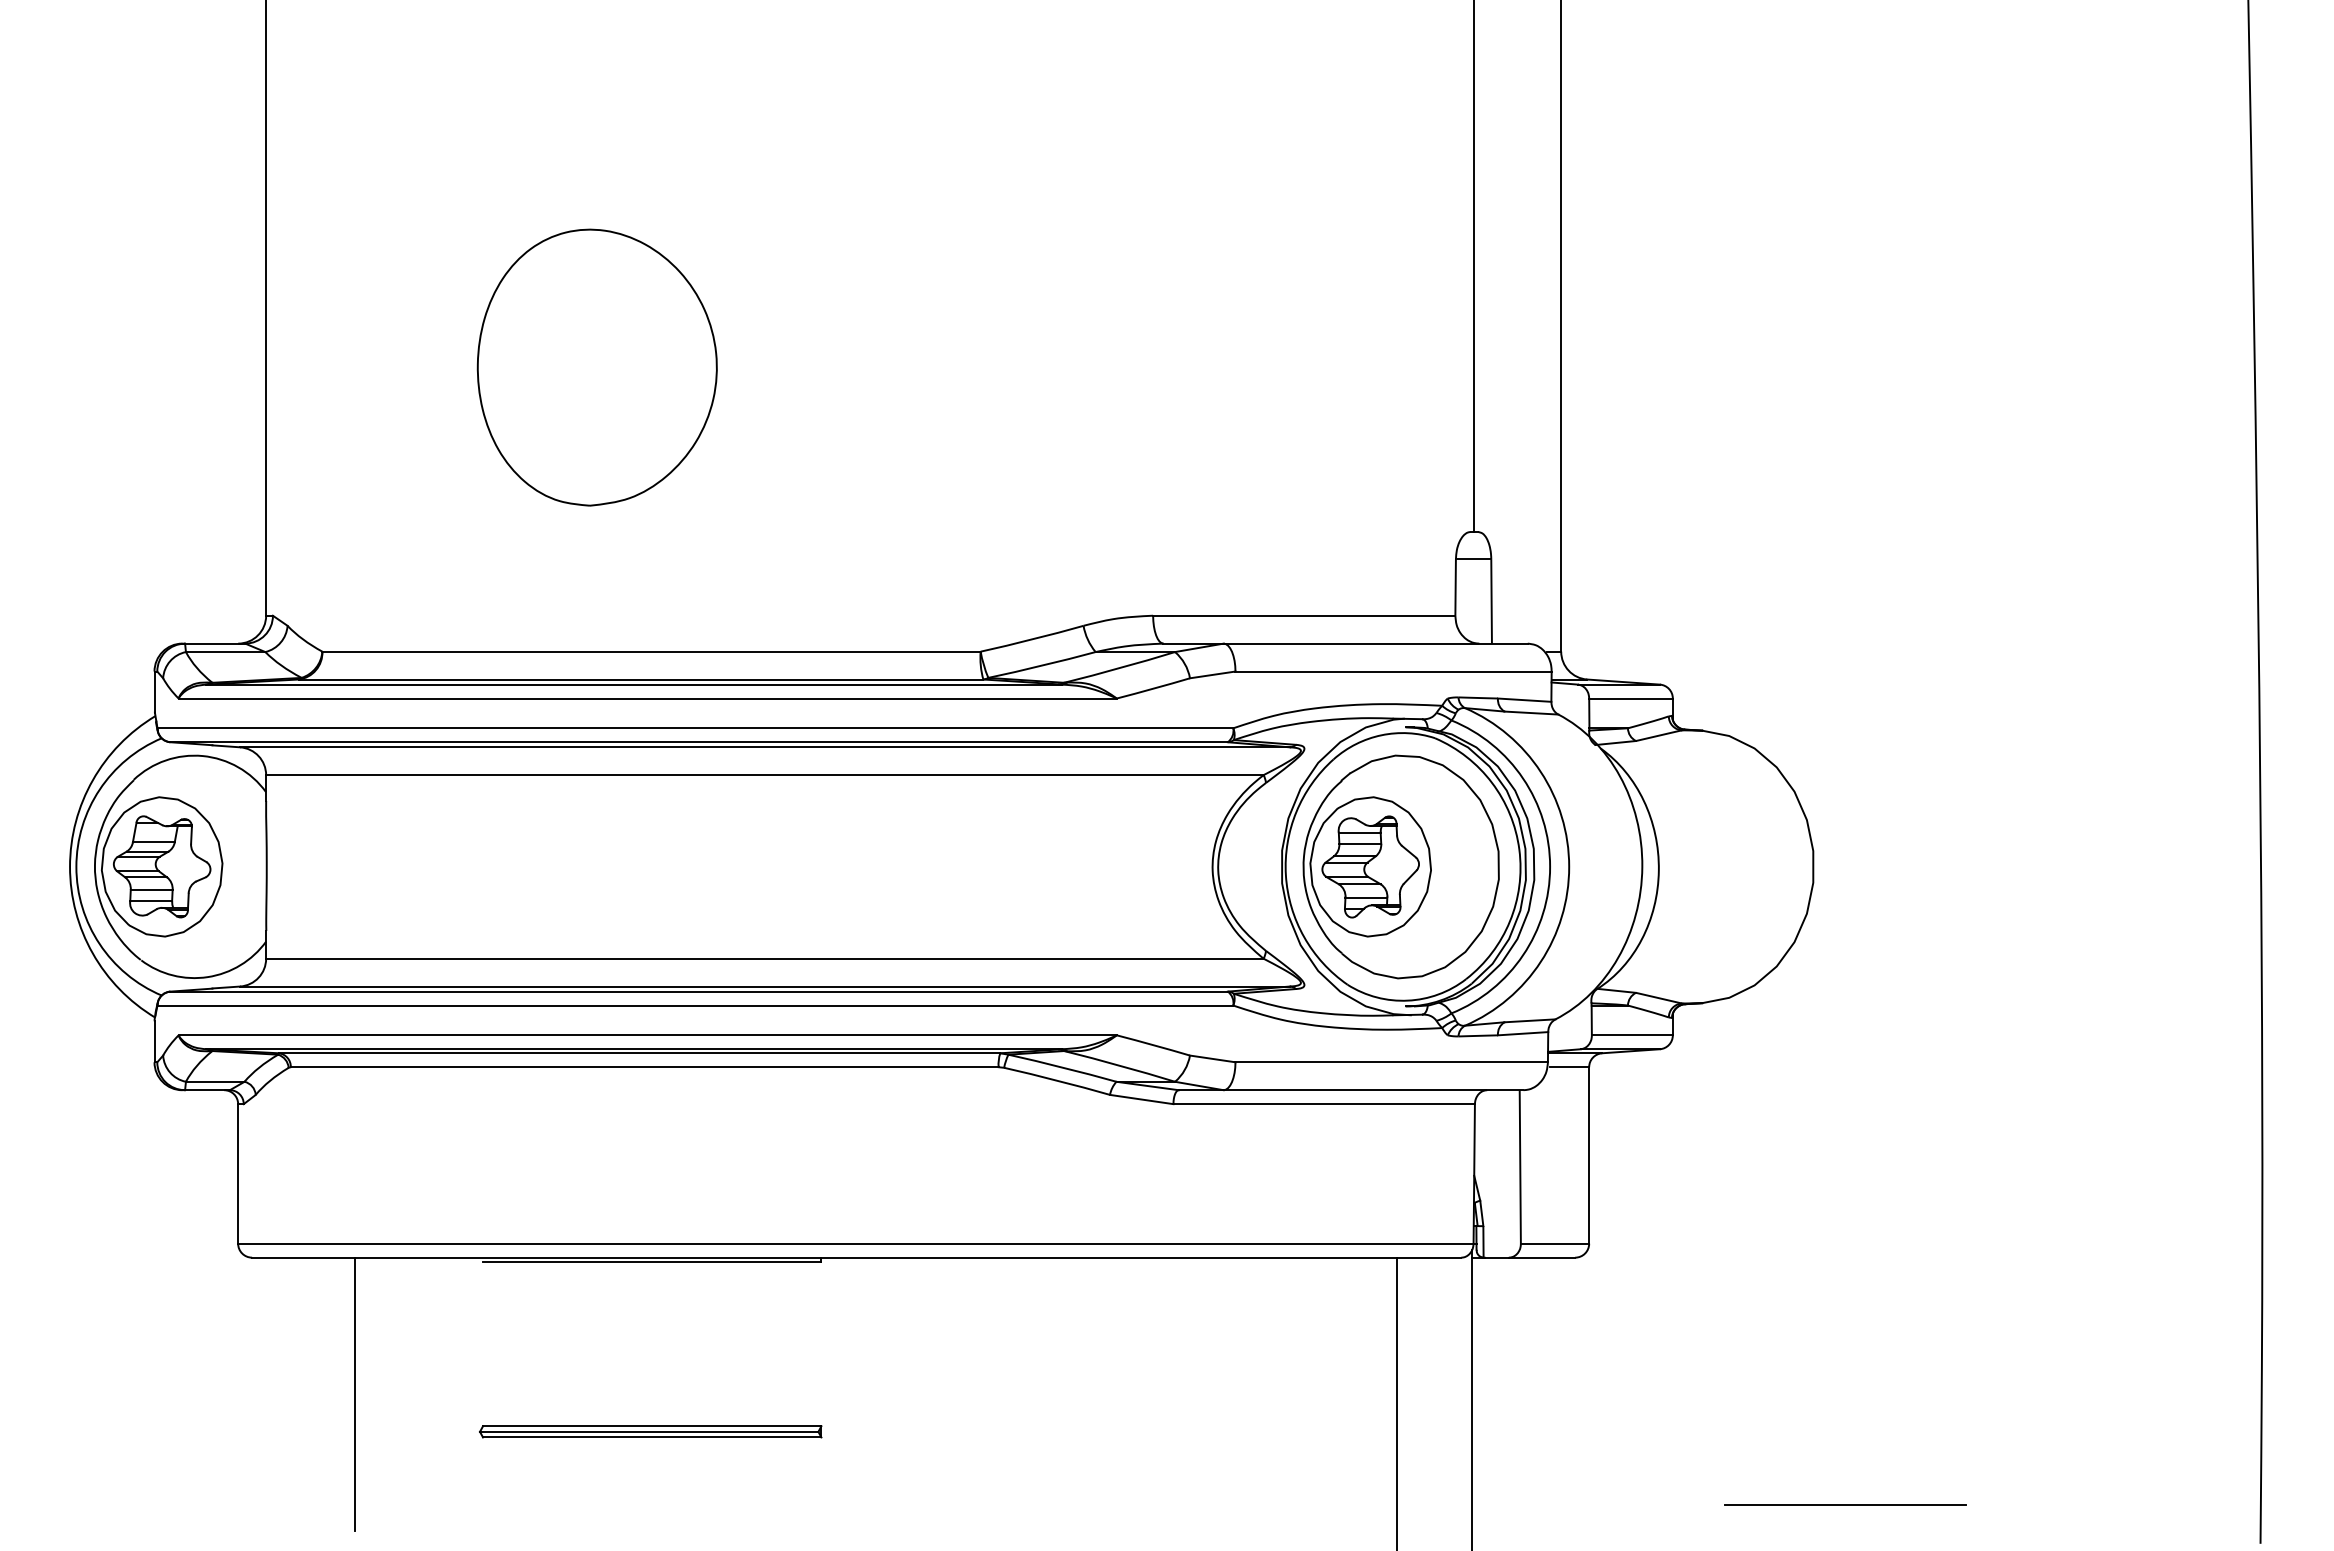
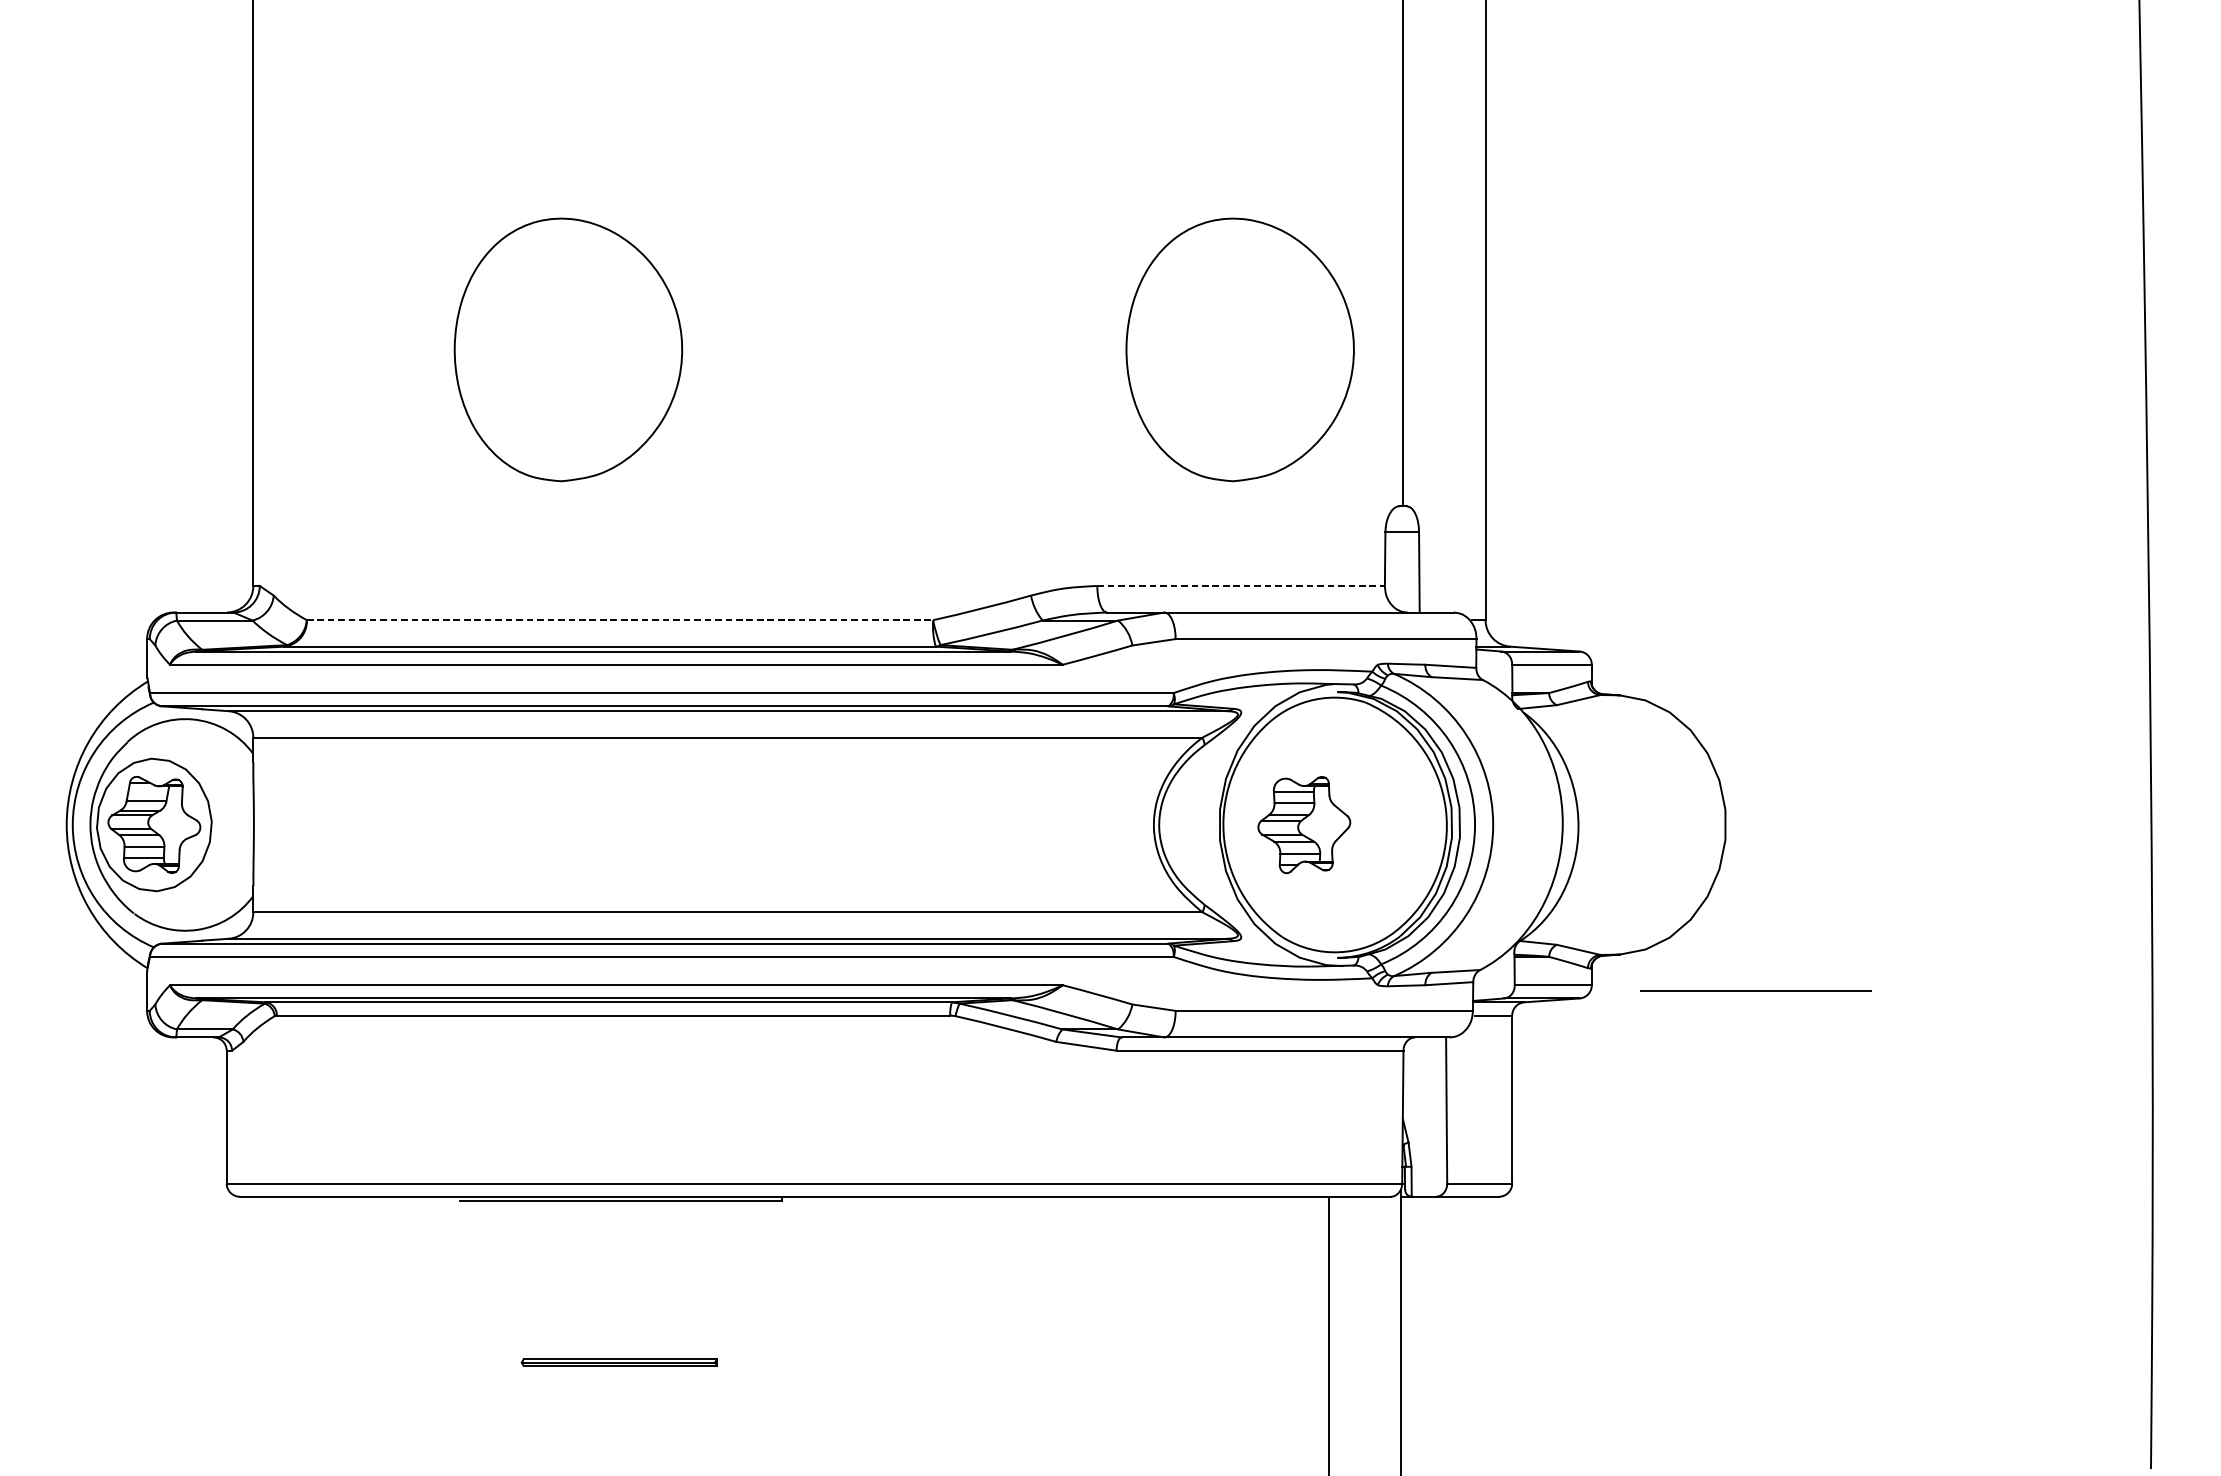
part: (1302, 367) -> (1239, 349), added
line: (1304, 615) -> (1241, 585), solid -> dashed
line: (652, 651) -> (620, 620), solid -> dashed
part: (1400, 866) -> (1332, 824), removed
line: (355, 1394) -> (338, 1326), removed
part: (650, 1431) -> (619, 1362), size x0.6
line: (1845, 1504) -> (1756, 991), moved

